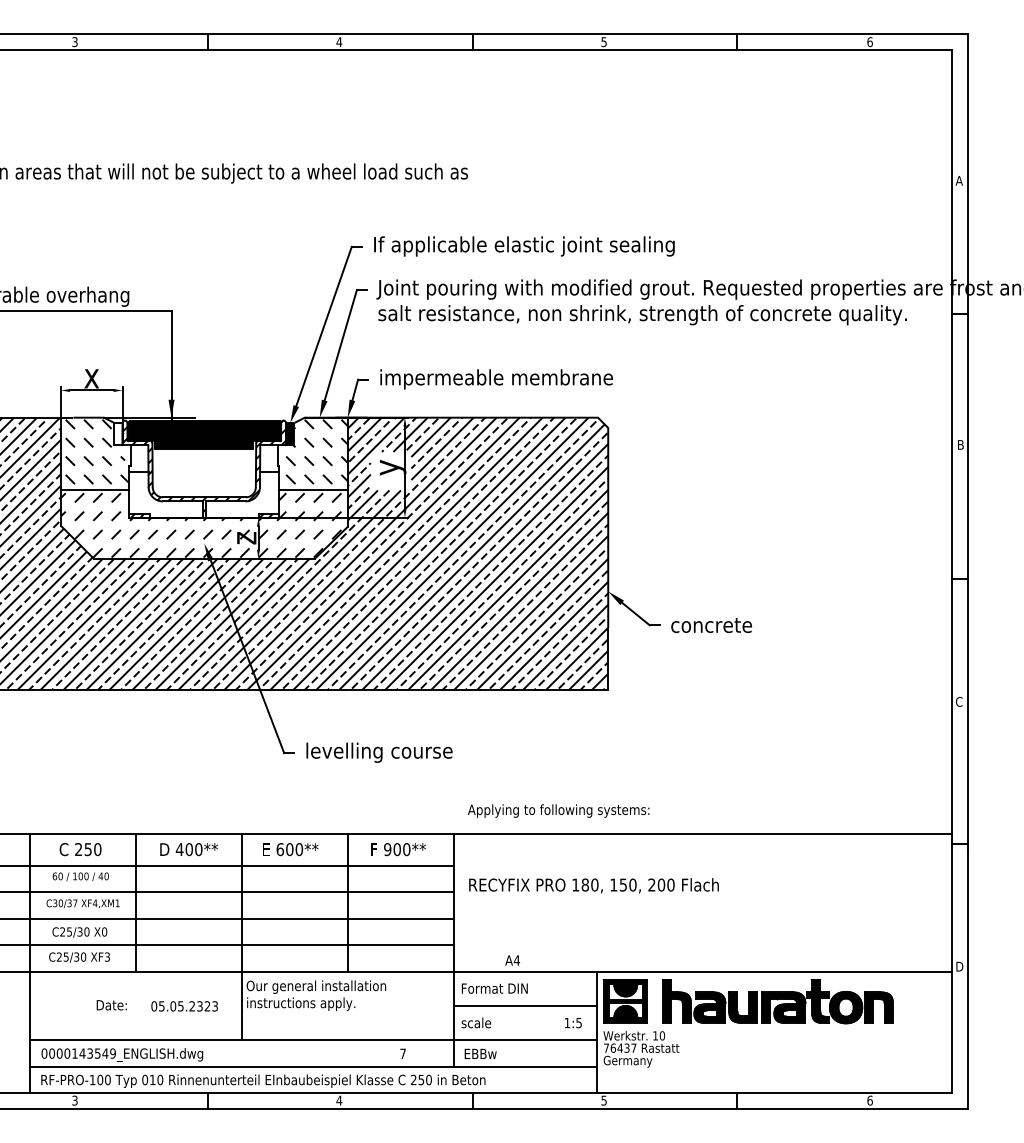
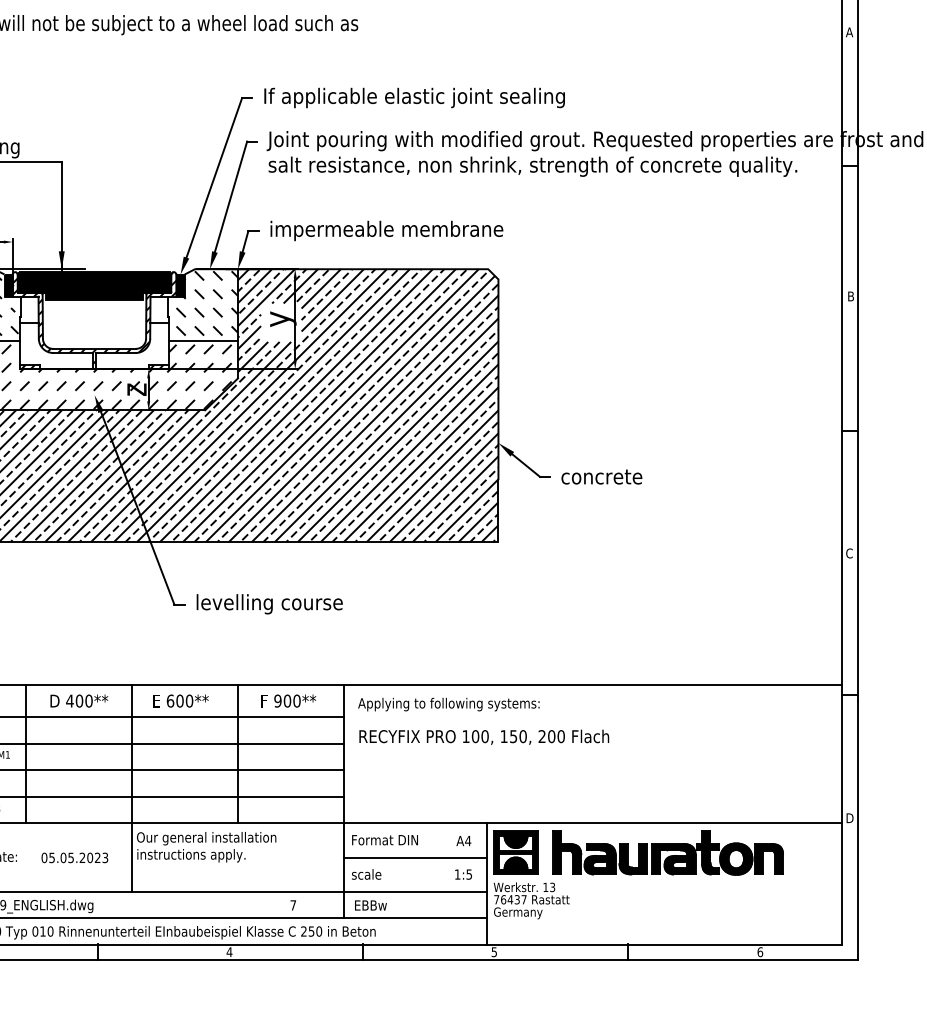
fill: (118, 434) -> (8, 286), added
text: (558, 810) -> (448, 704), moved
text: (585, 884) -> (475, 736), 180, -> 100,
text: (512, 960) -> (463, 841), moved
text: (199, 1006) -> (89, 858), 05.05.2323 -> 05.05.2023
text: (662, 1035) -> (552, 887), 10 -> 13

